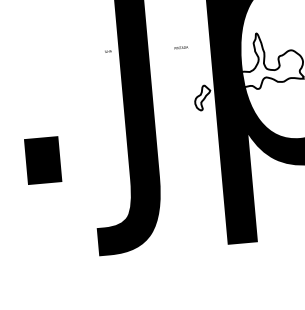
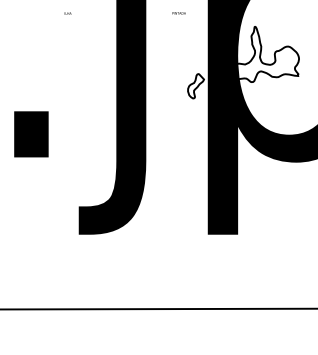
text: (180, 48) -> (178, 13), moved
text: (107, 51) -> (67, 13), moved

